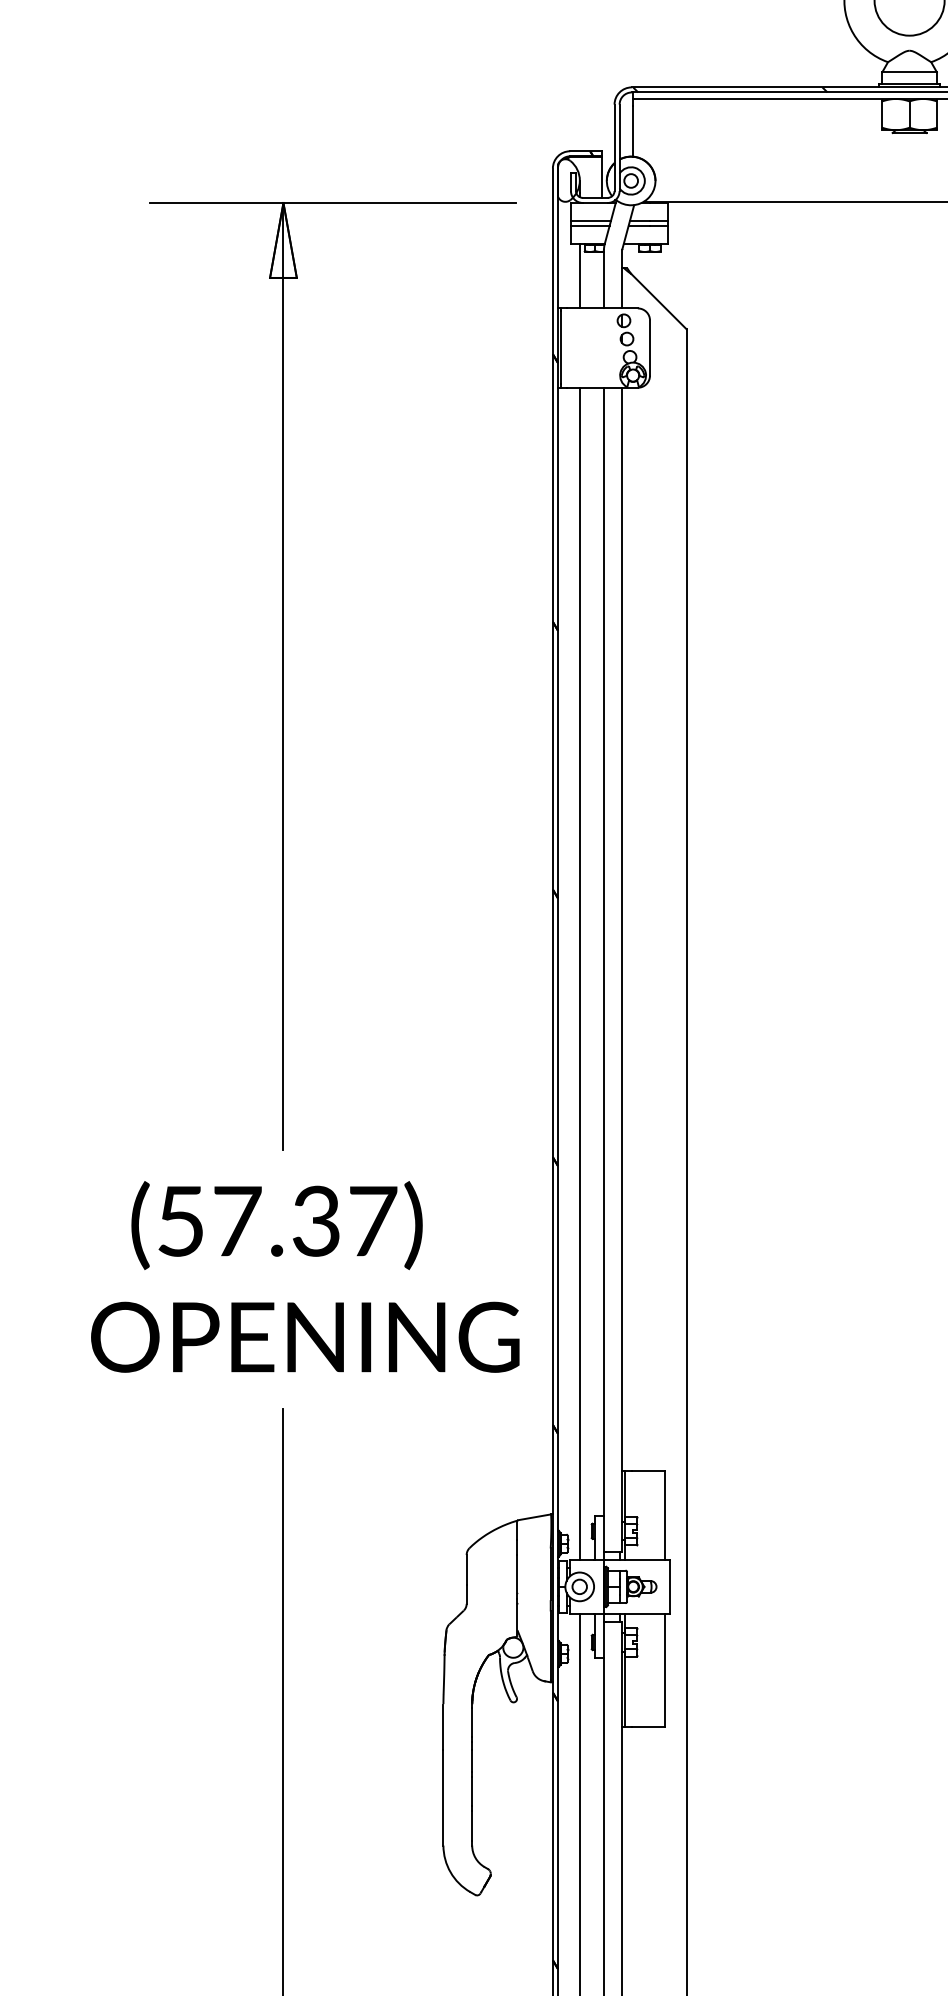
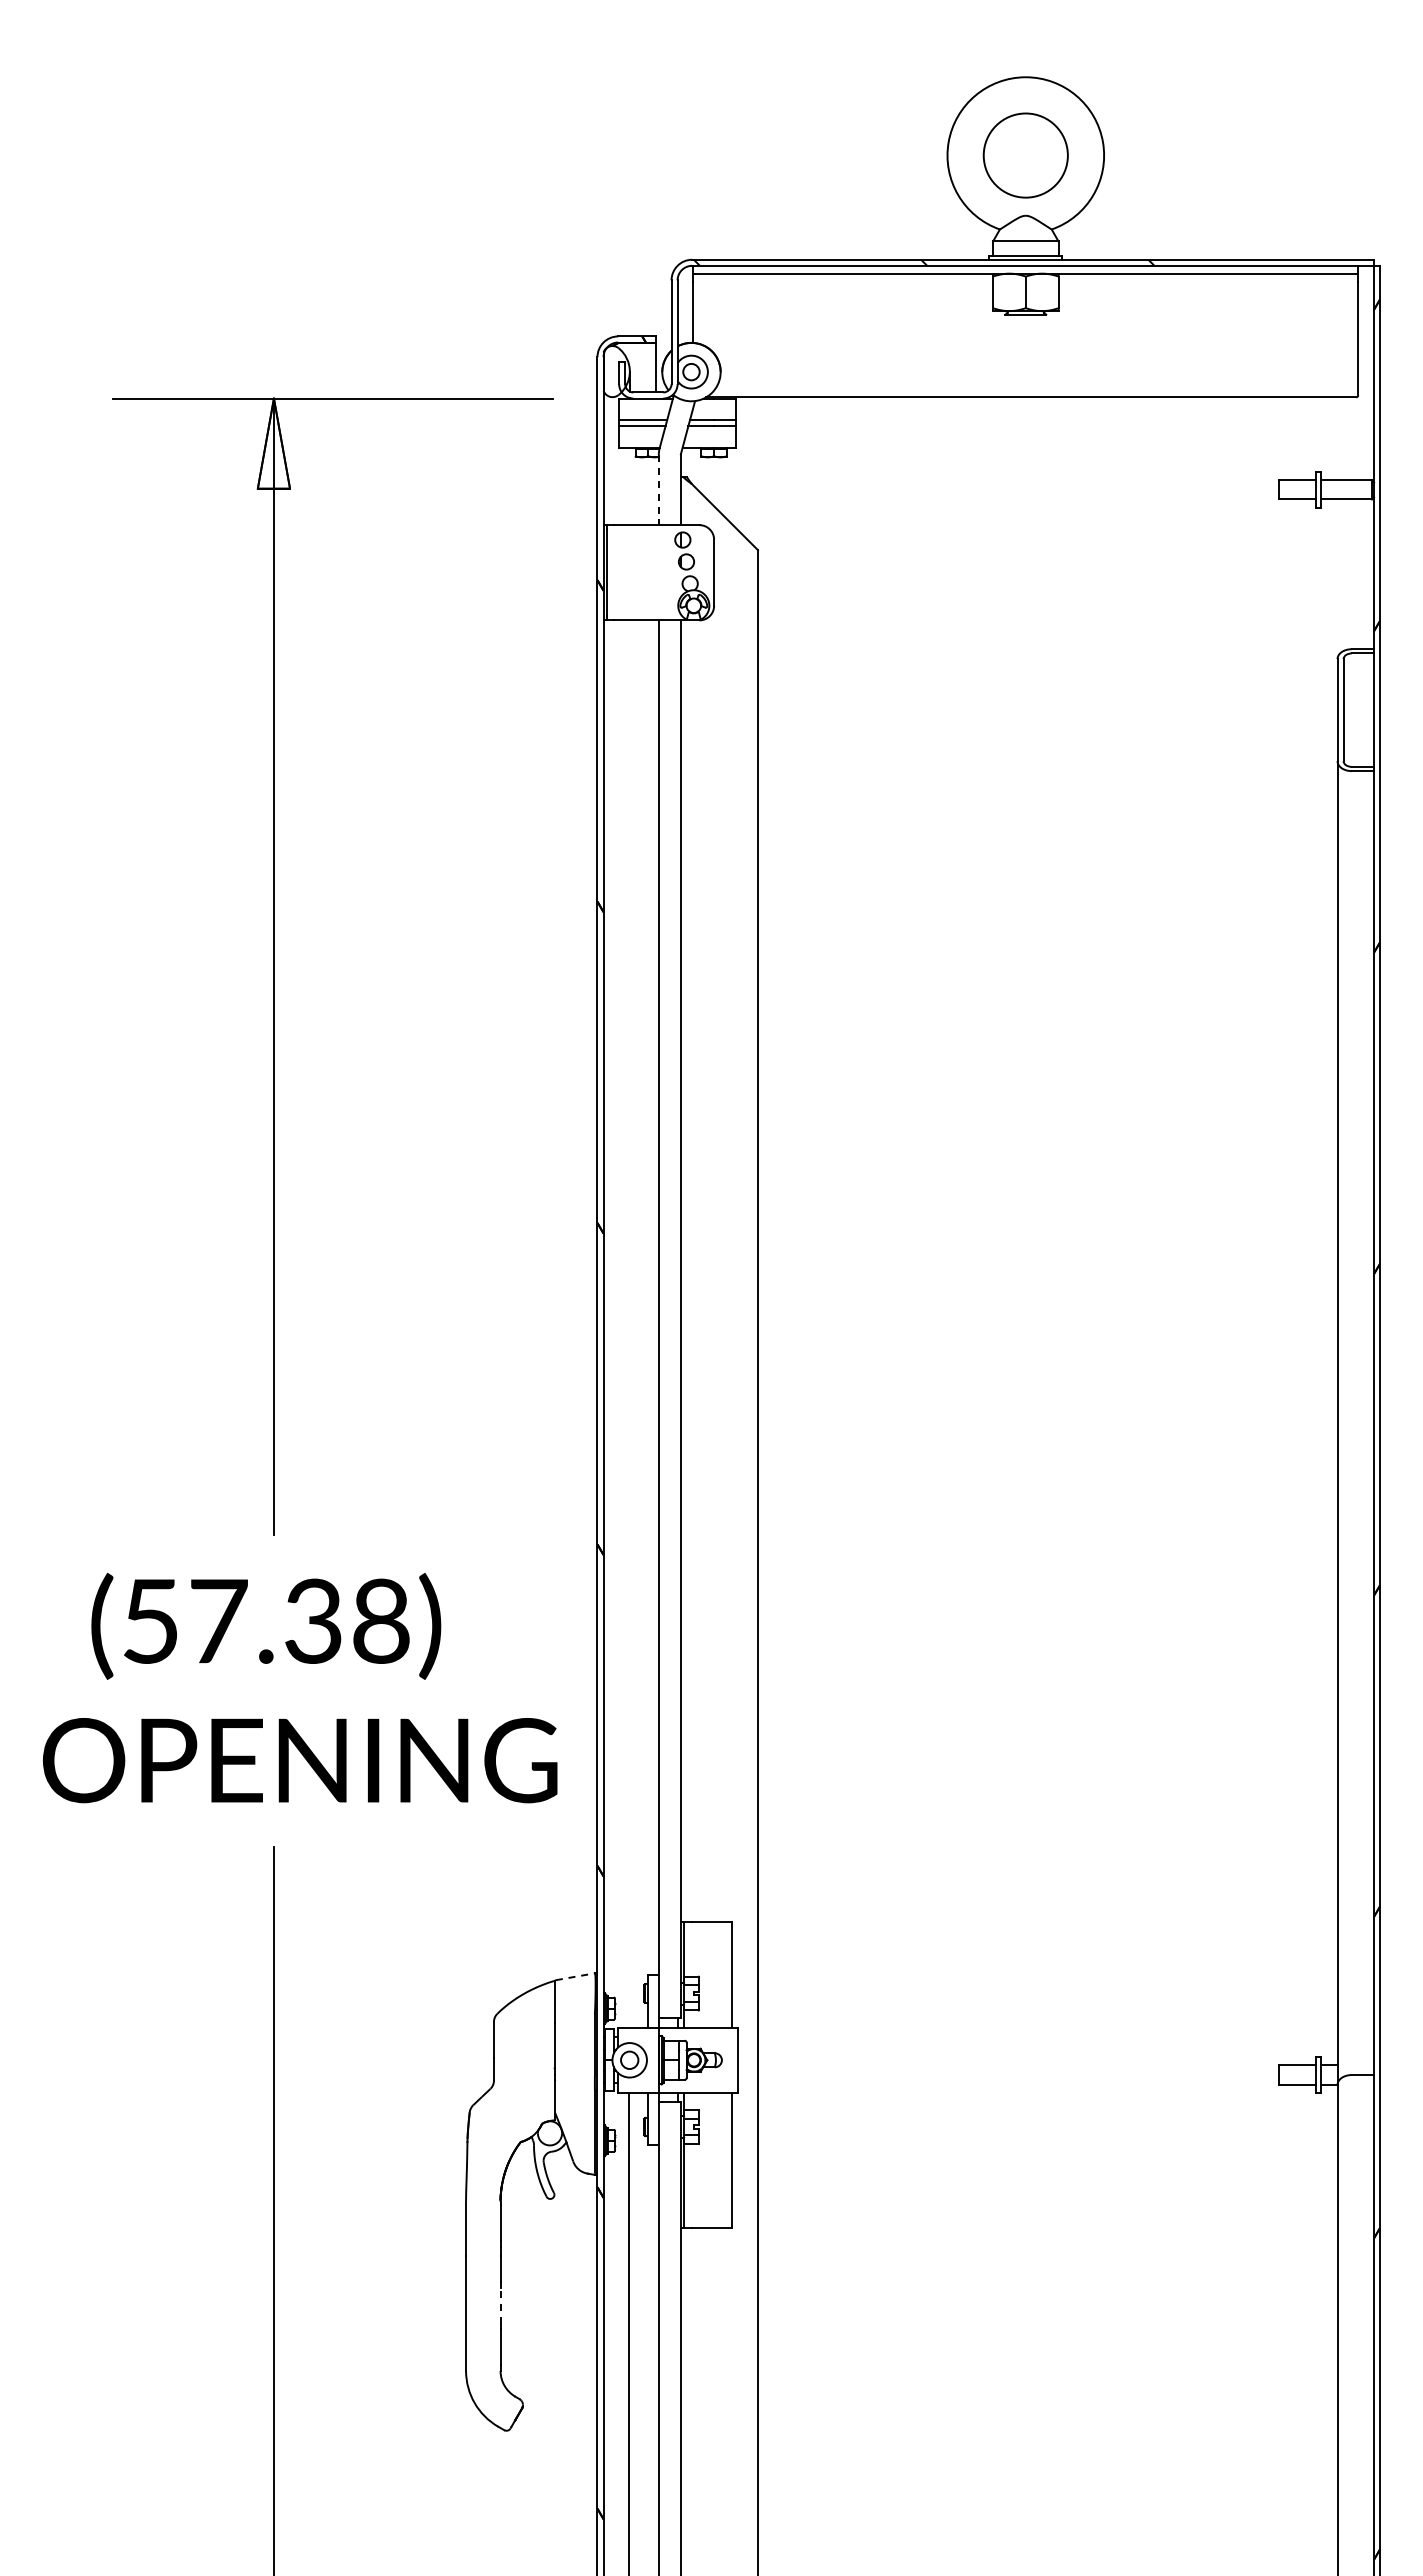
line: (579, 276) -> (629, 486), removed
line: (603, 279) -> (658, 490), solid -> dashed
line: (579, 974) -> (629, 1324), removed
text: (373, 1220) -> (381, 1620), (57.37) -> (57.38)
line: (534, 1517) -> (575, 1976), solid -> dashed
line: (472, 1791) -> (500, 2305), solid -> dashed

